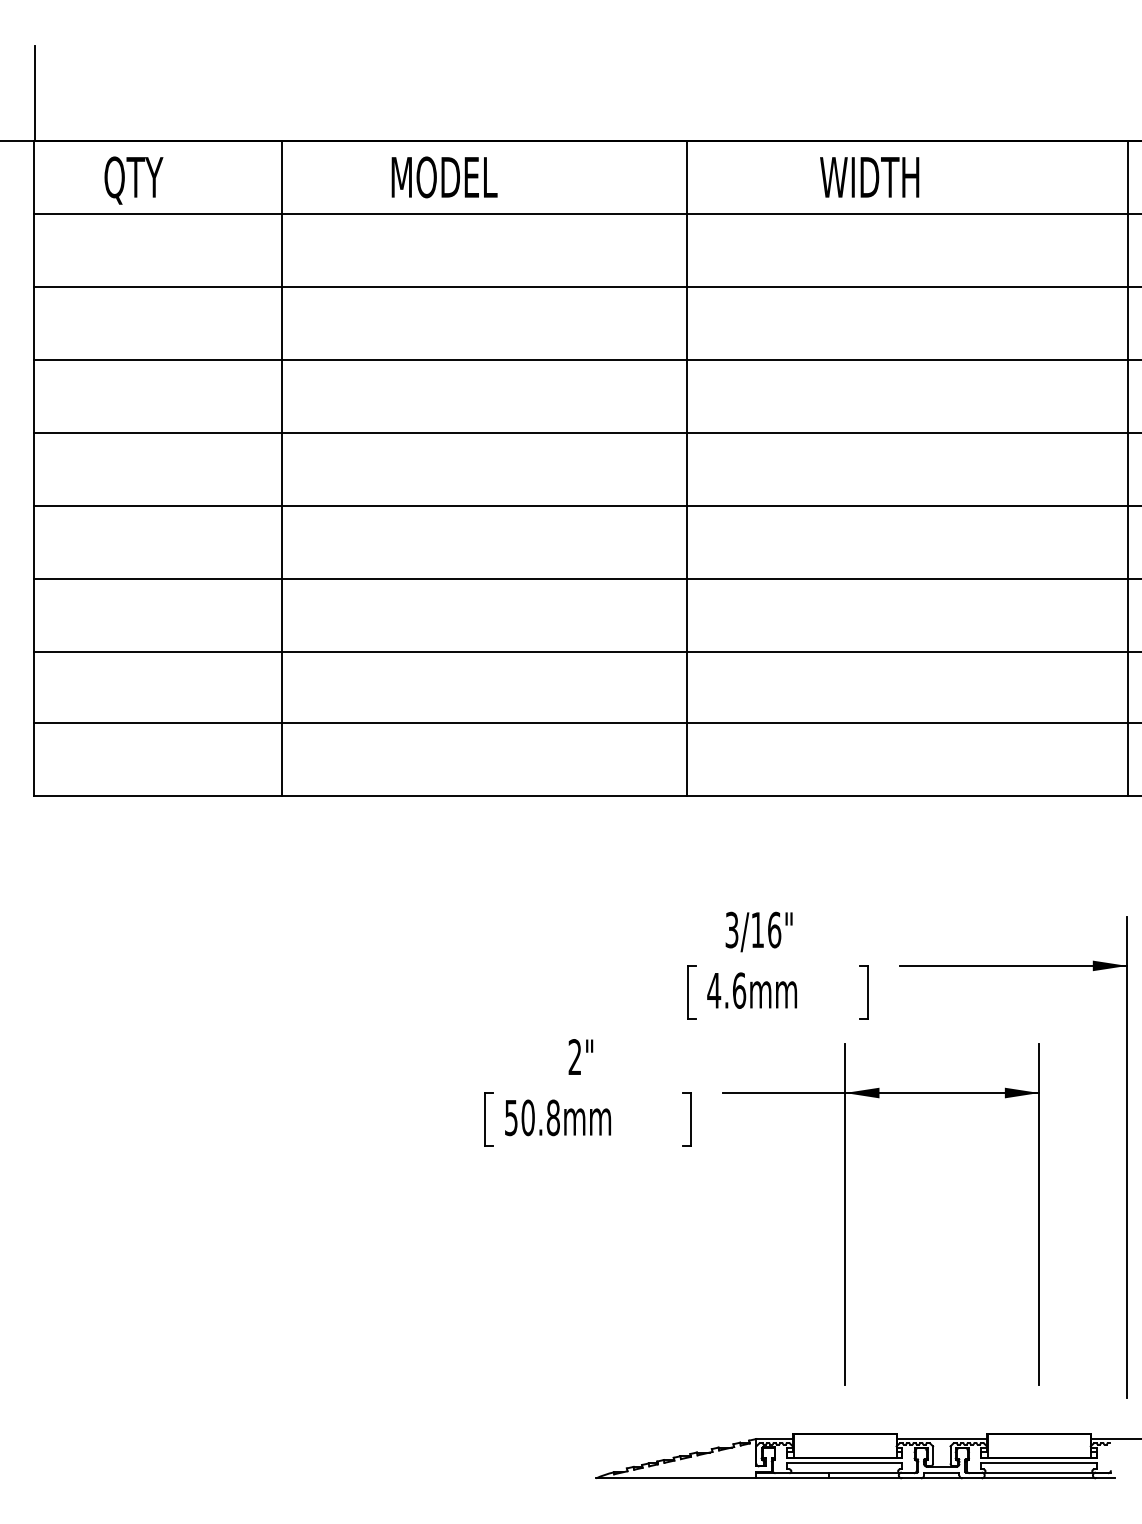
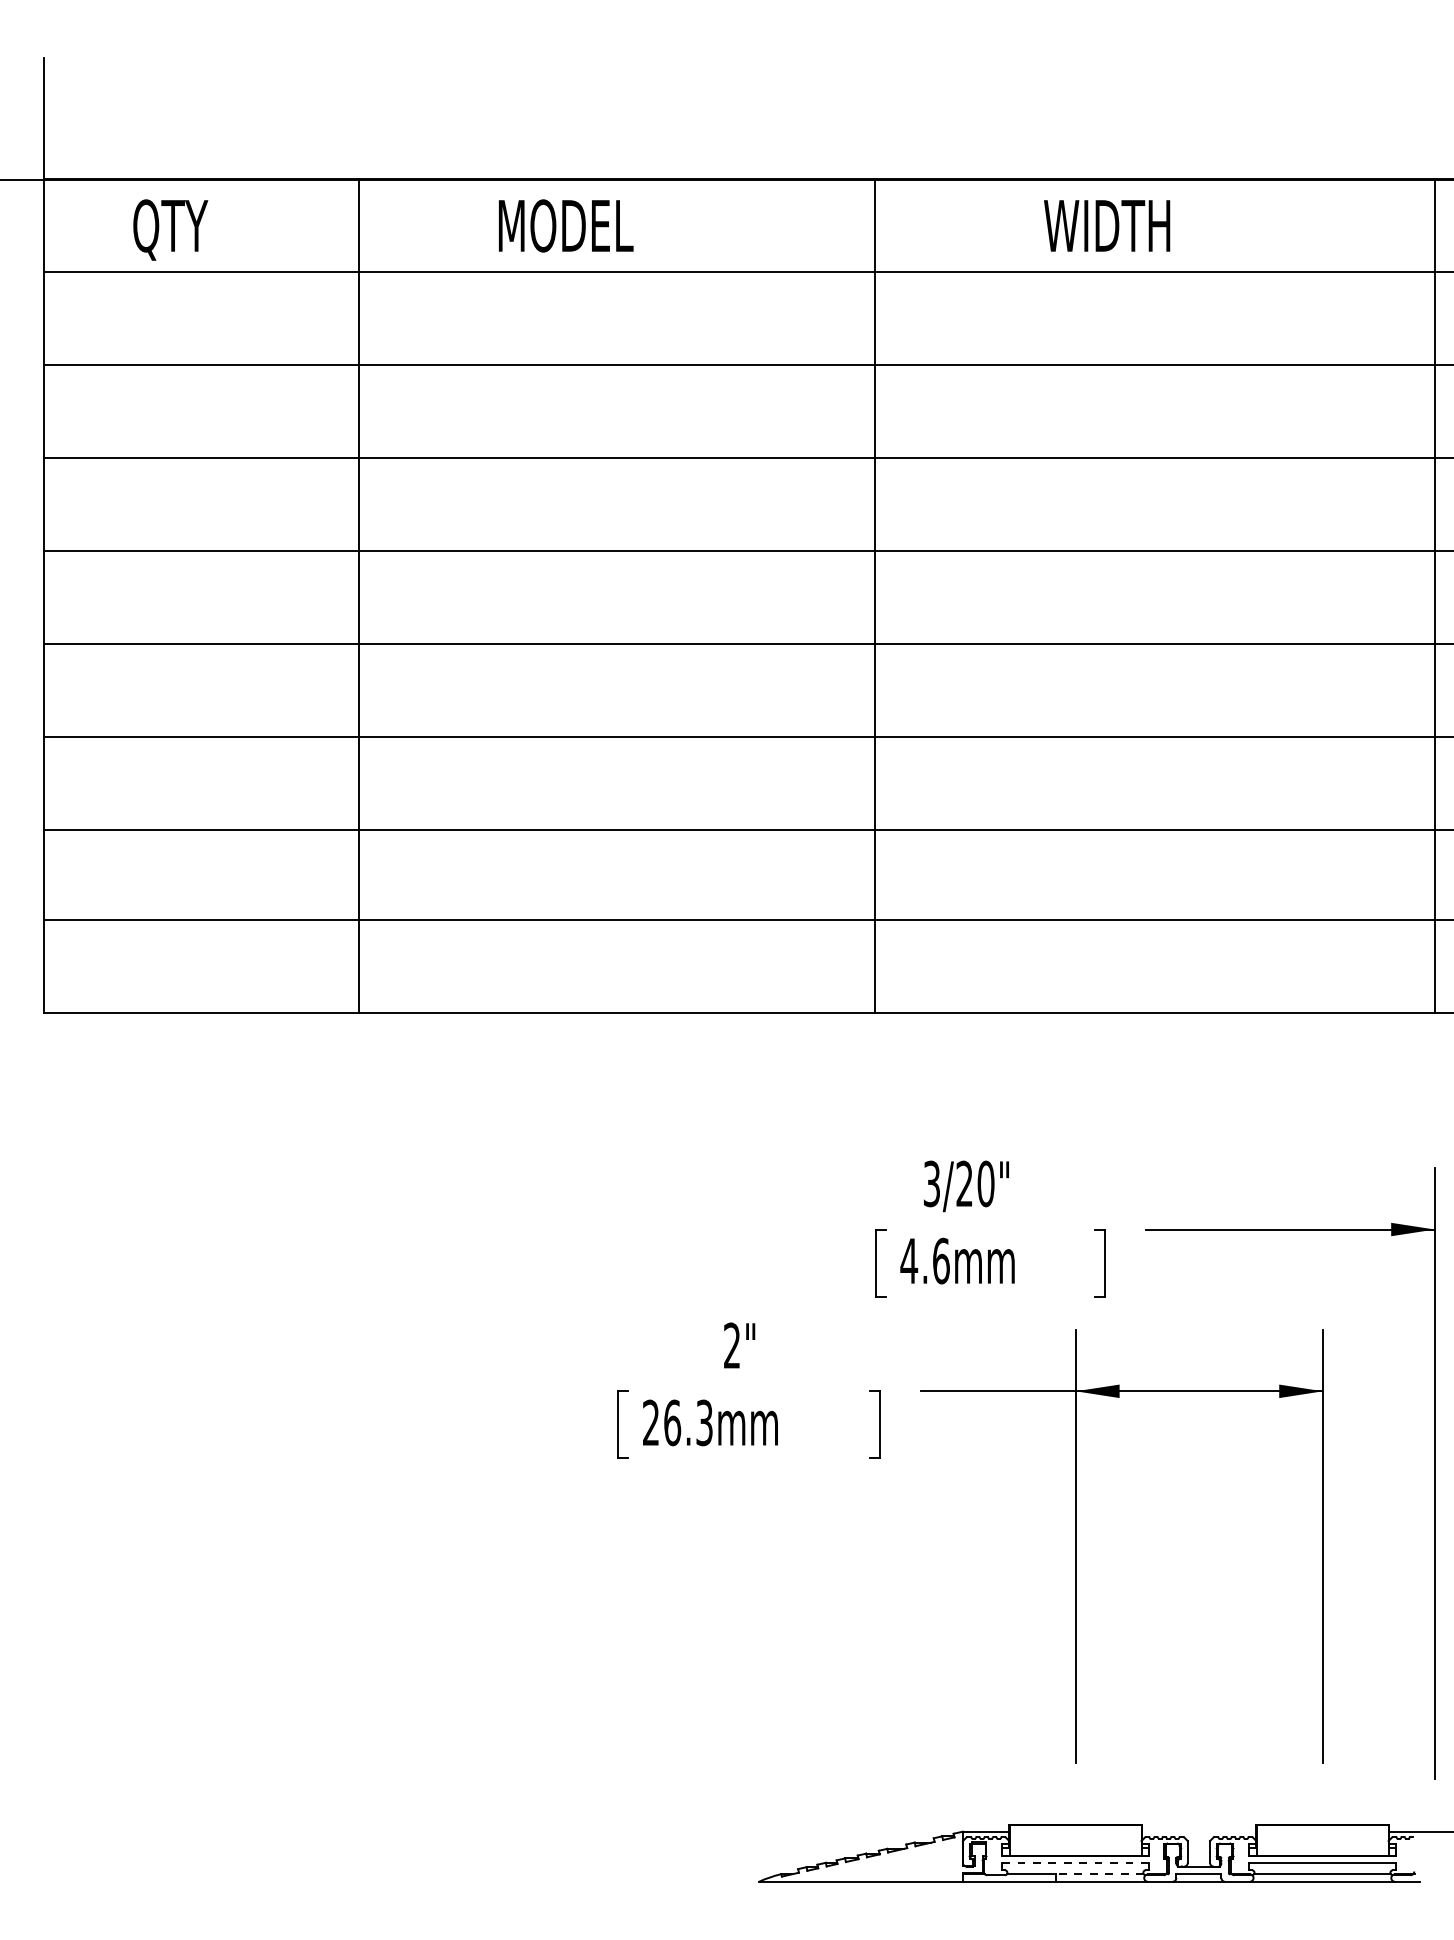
text: (766, 929) -> (975, 1183), 3/16" -> 3/20"
text: (532, 1117) -> (677, 1422), 50.8mm -> 26.3mm
line: (941, 1438) -> (1198, 1831), removed
line: (844, 1463) -> (1074, 1862), solid -> dashed
line: (863, 1472) -> (1099, 1874), solid -> dashed

